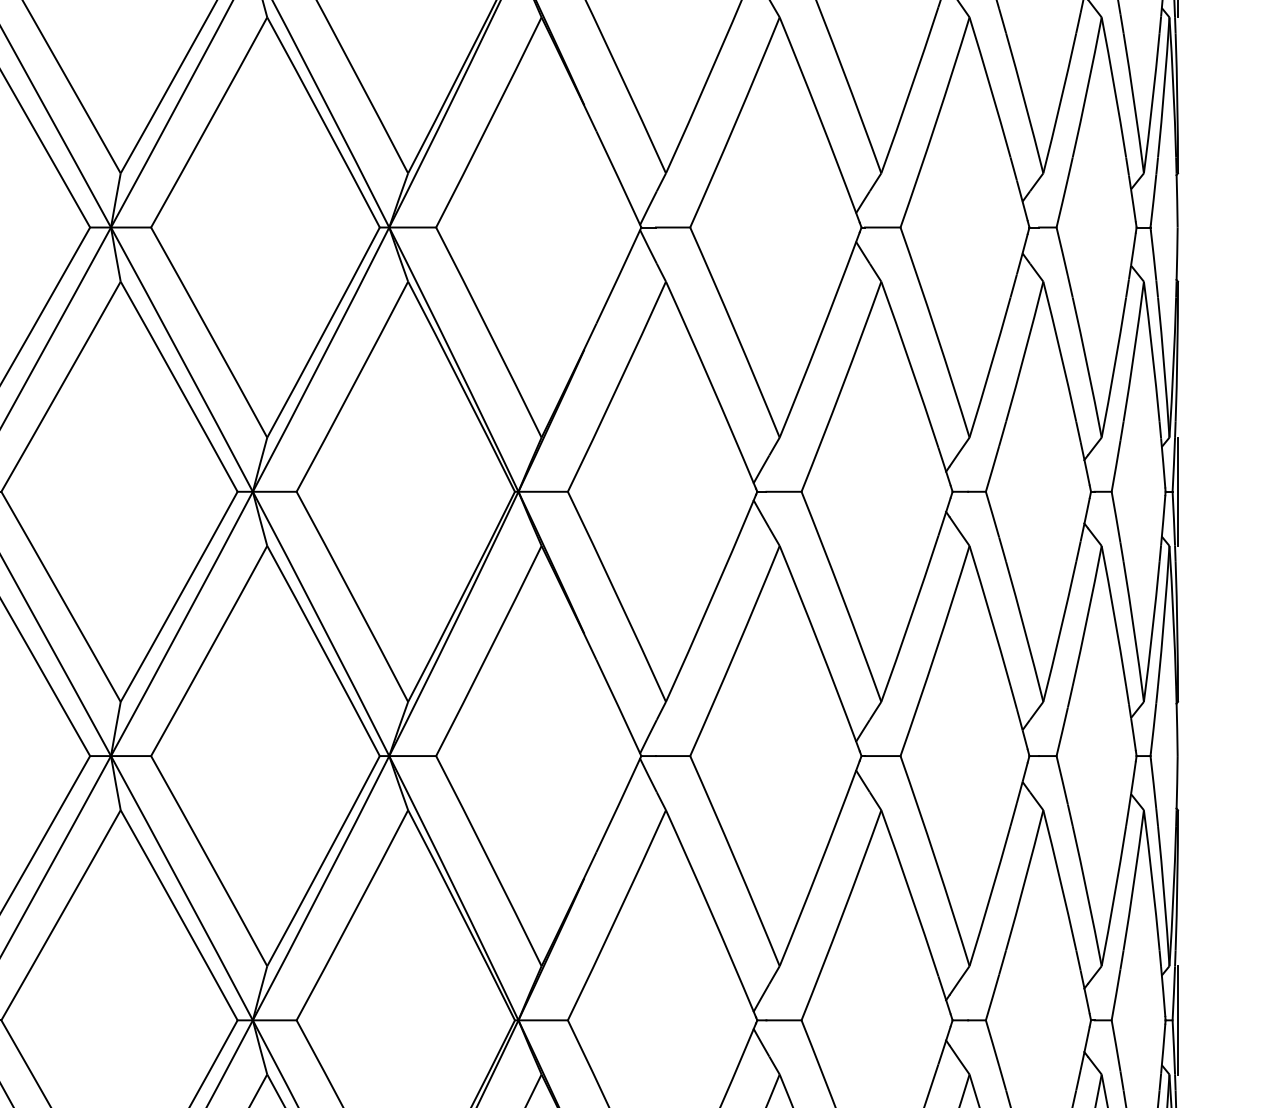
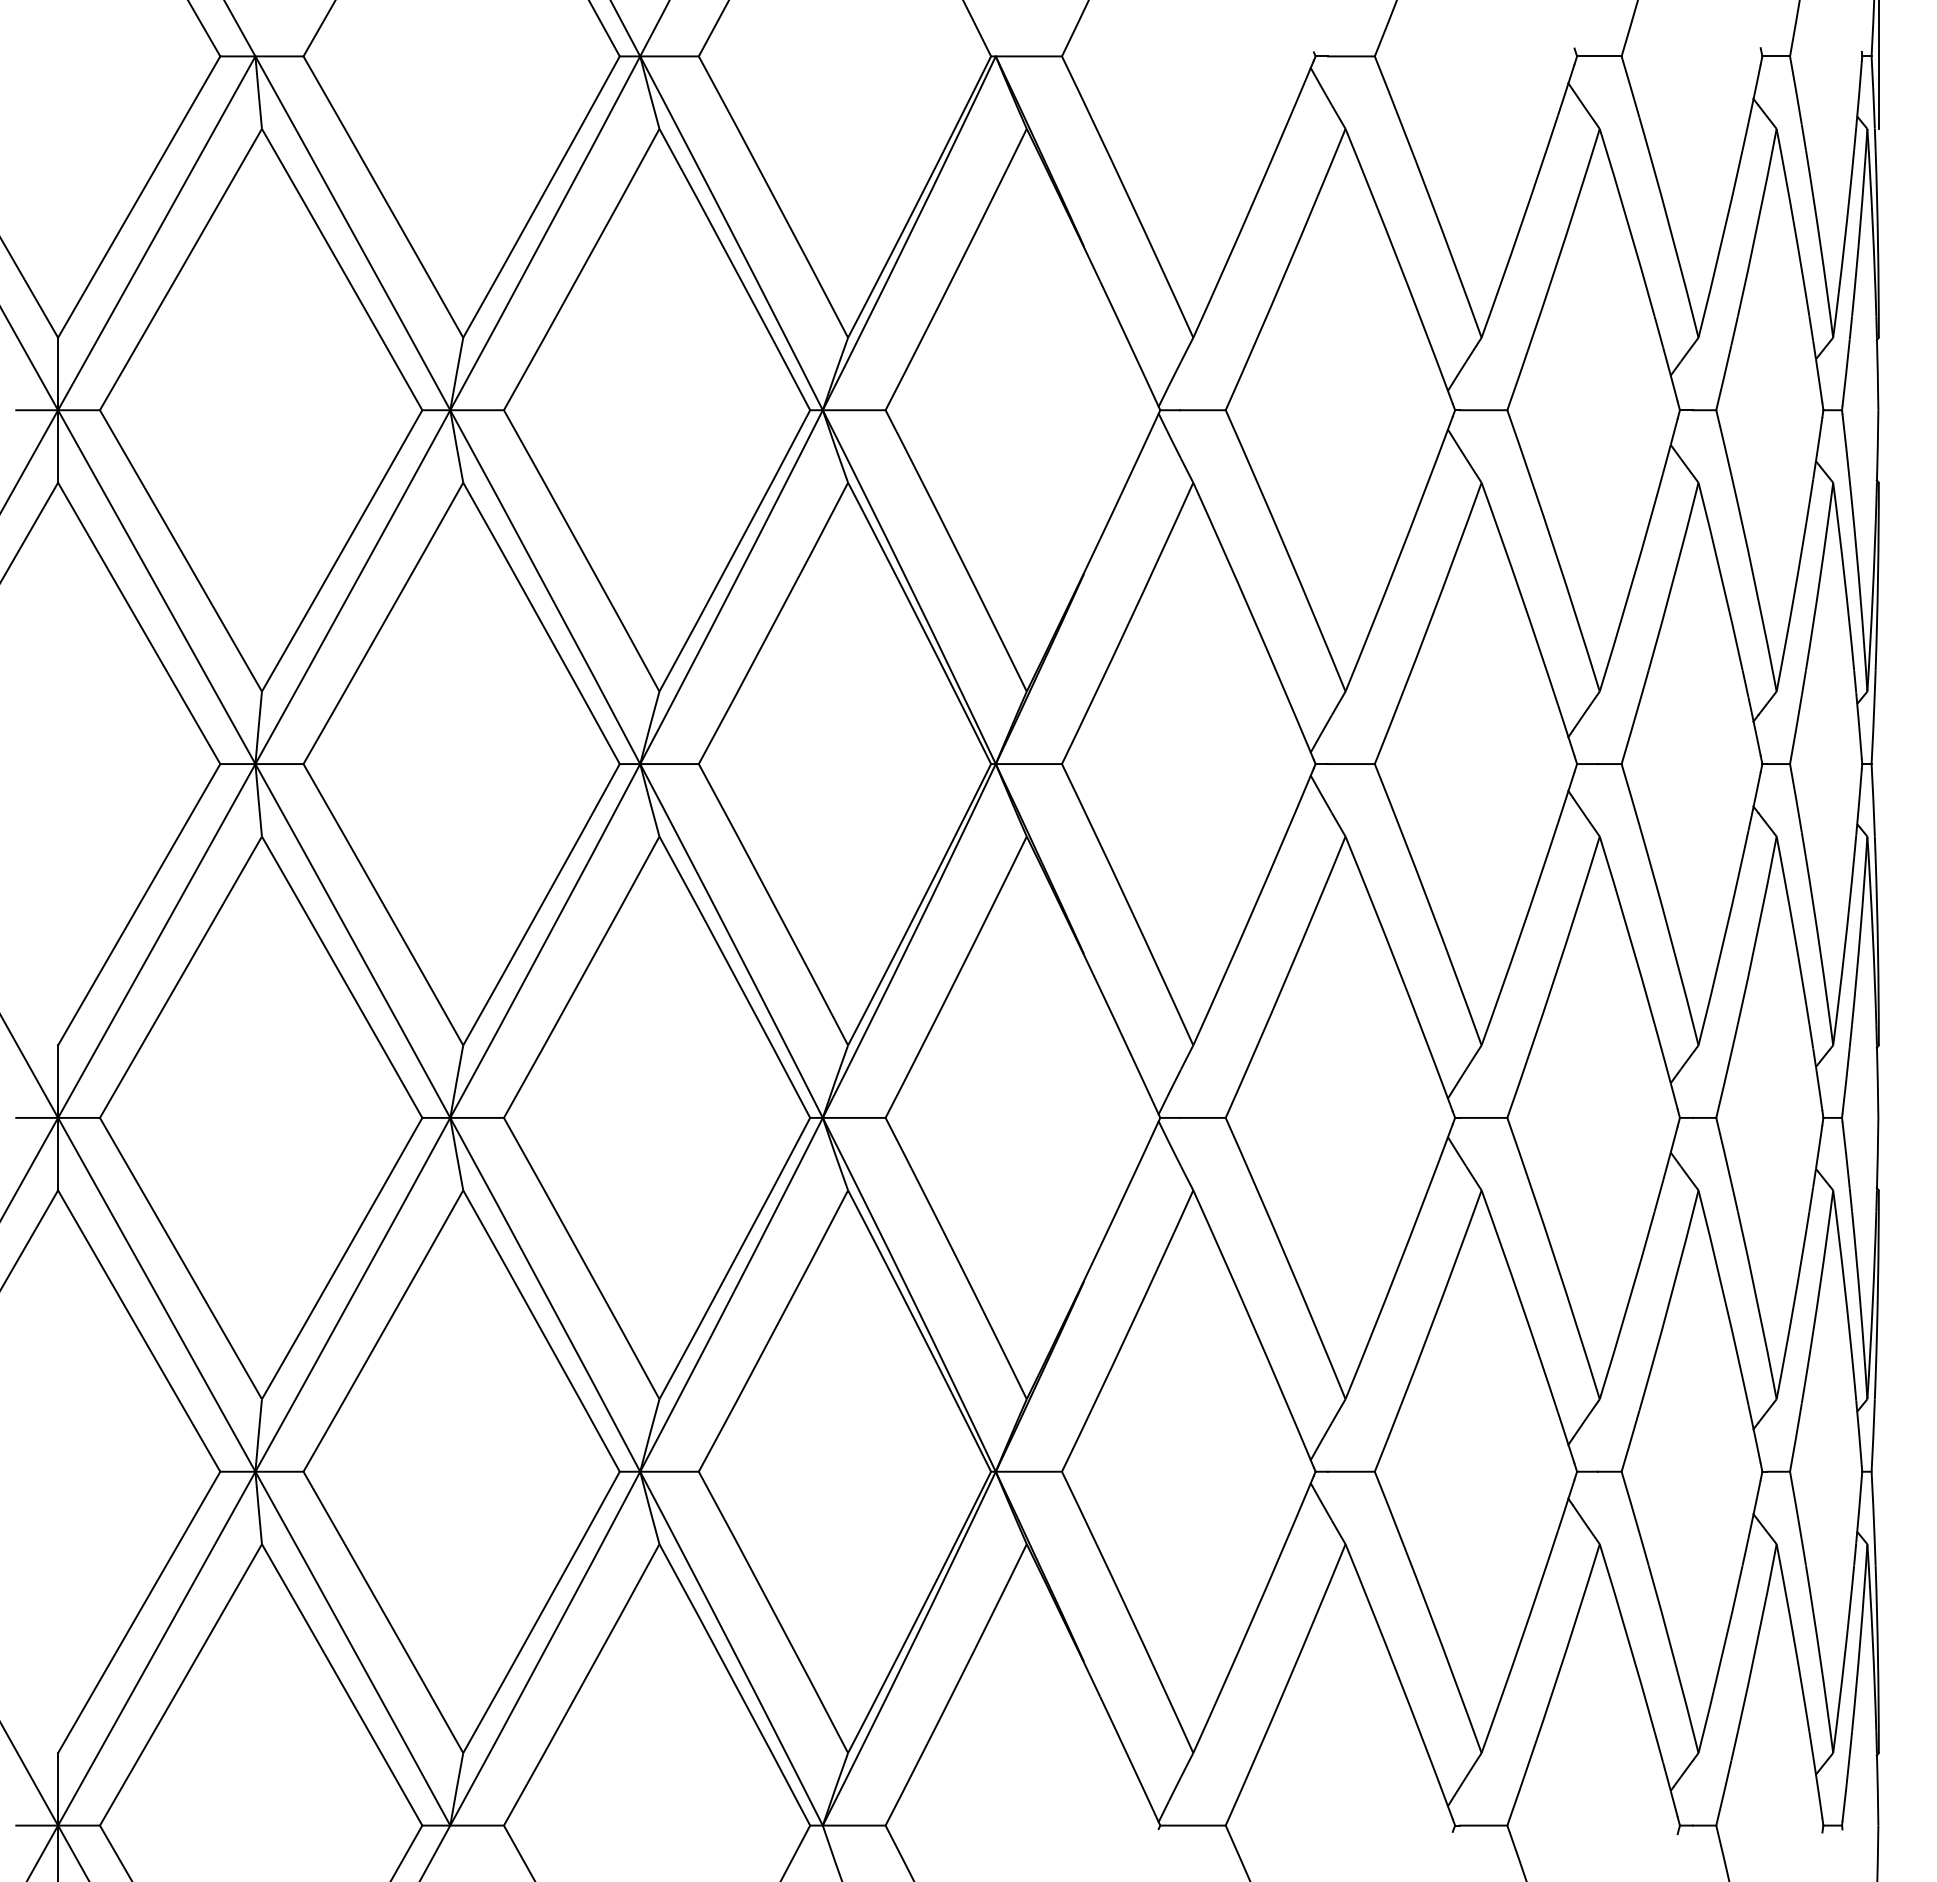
line: (1177, 491) -> (1878, 763), removed
line: (1177, 1020) -> (1878, 1471), removed

